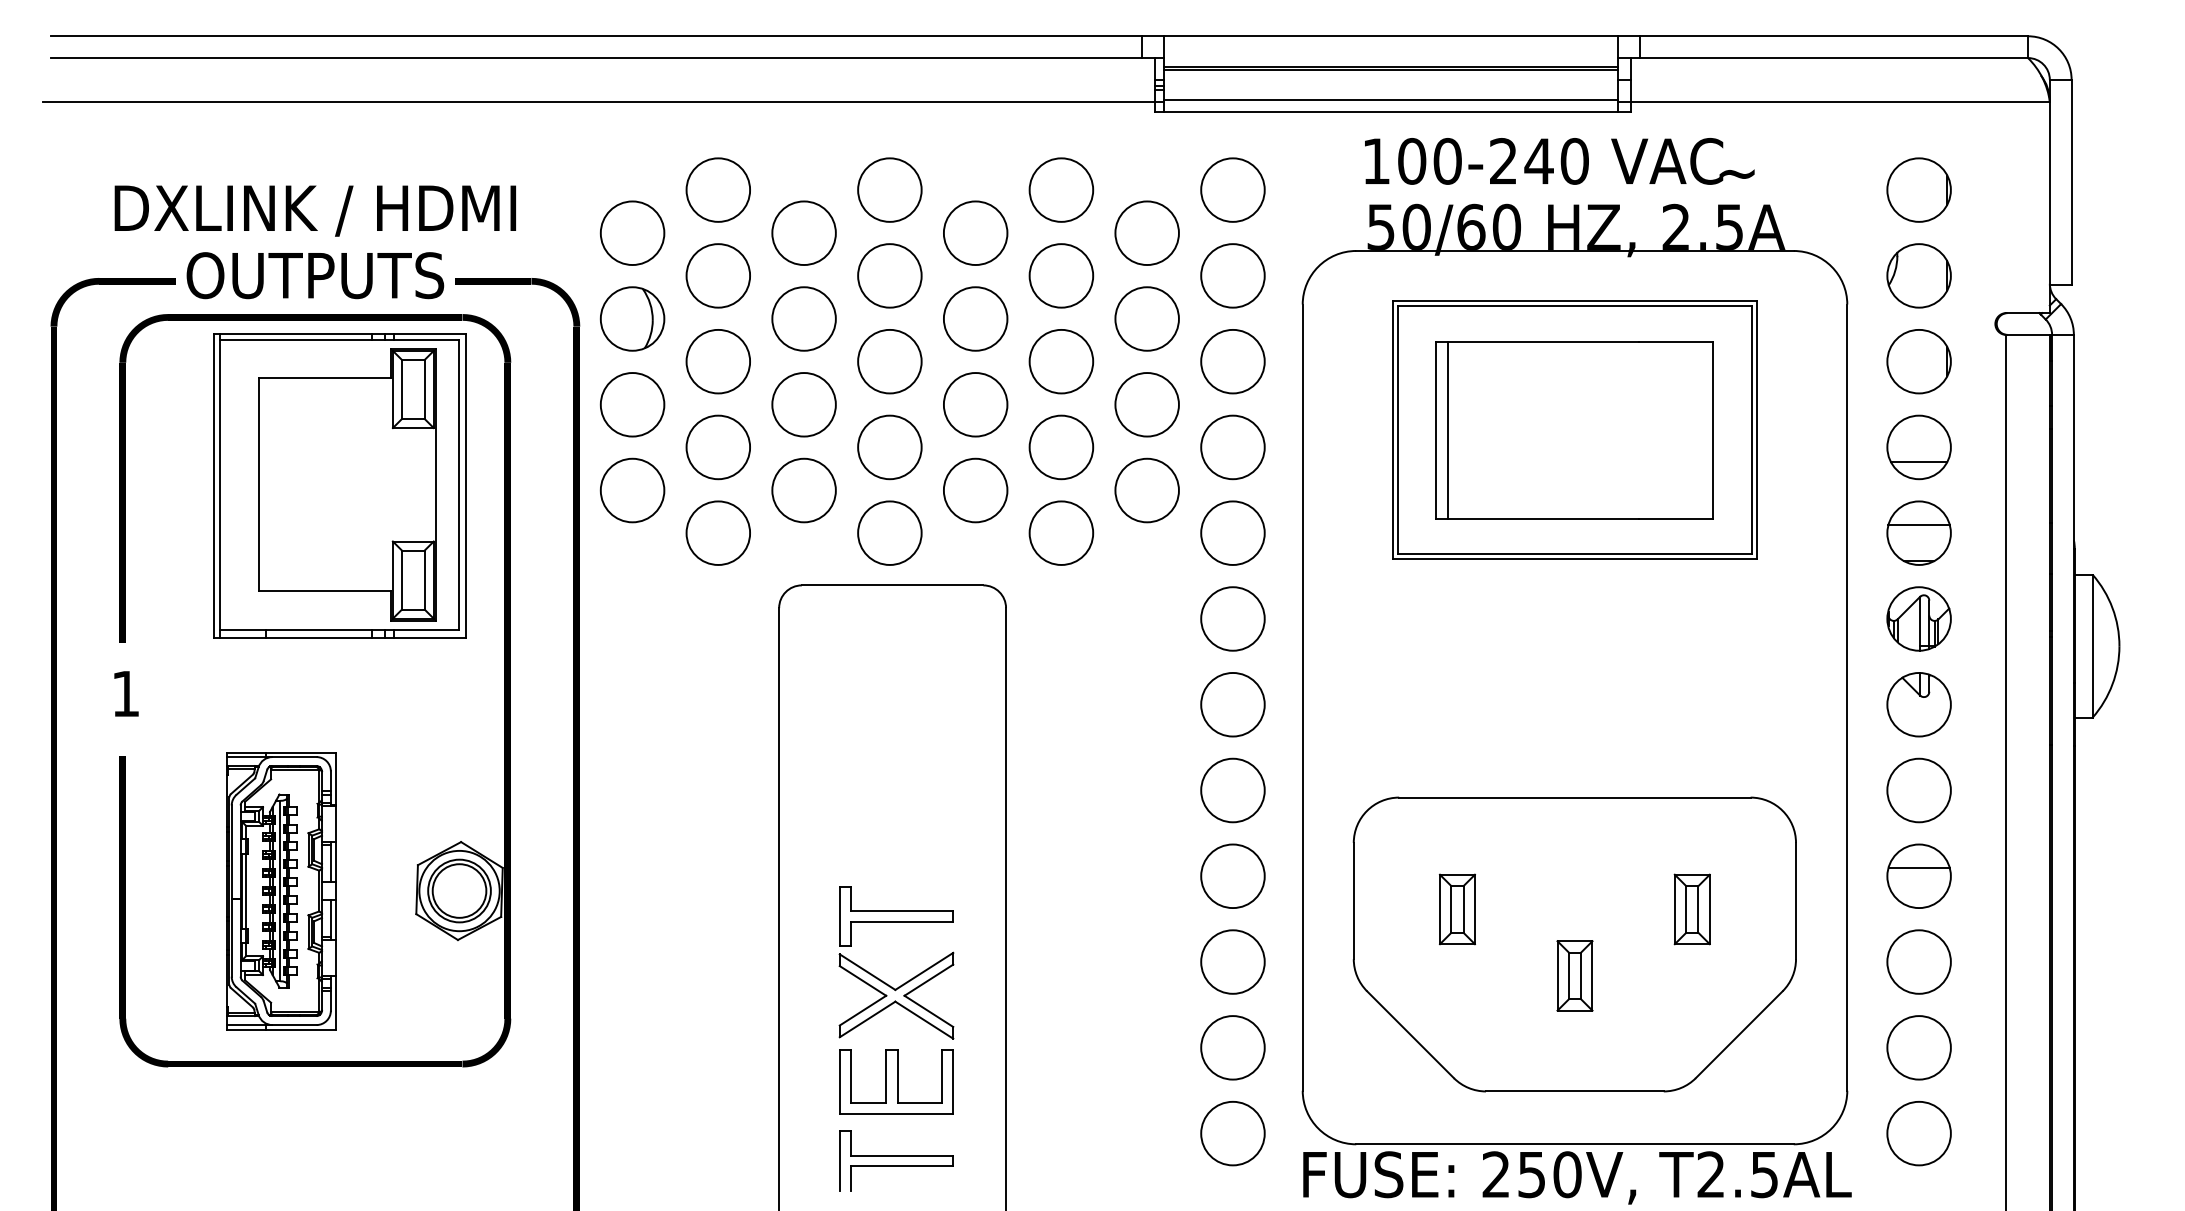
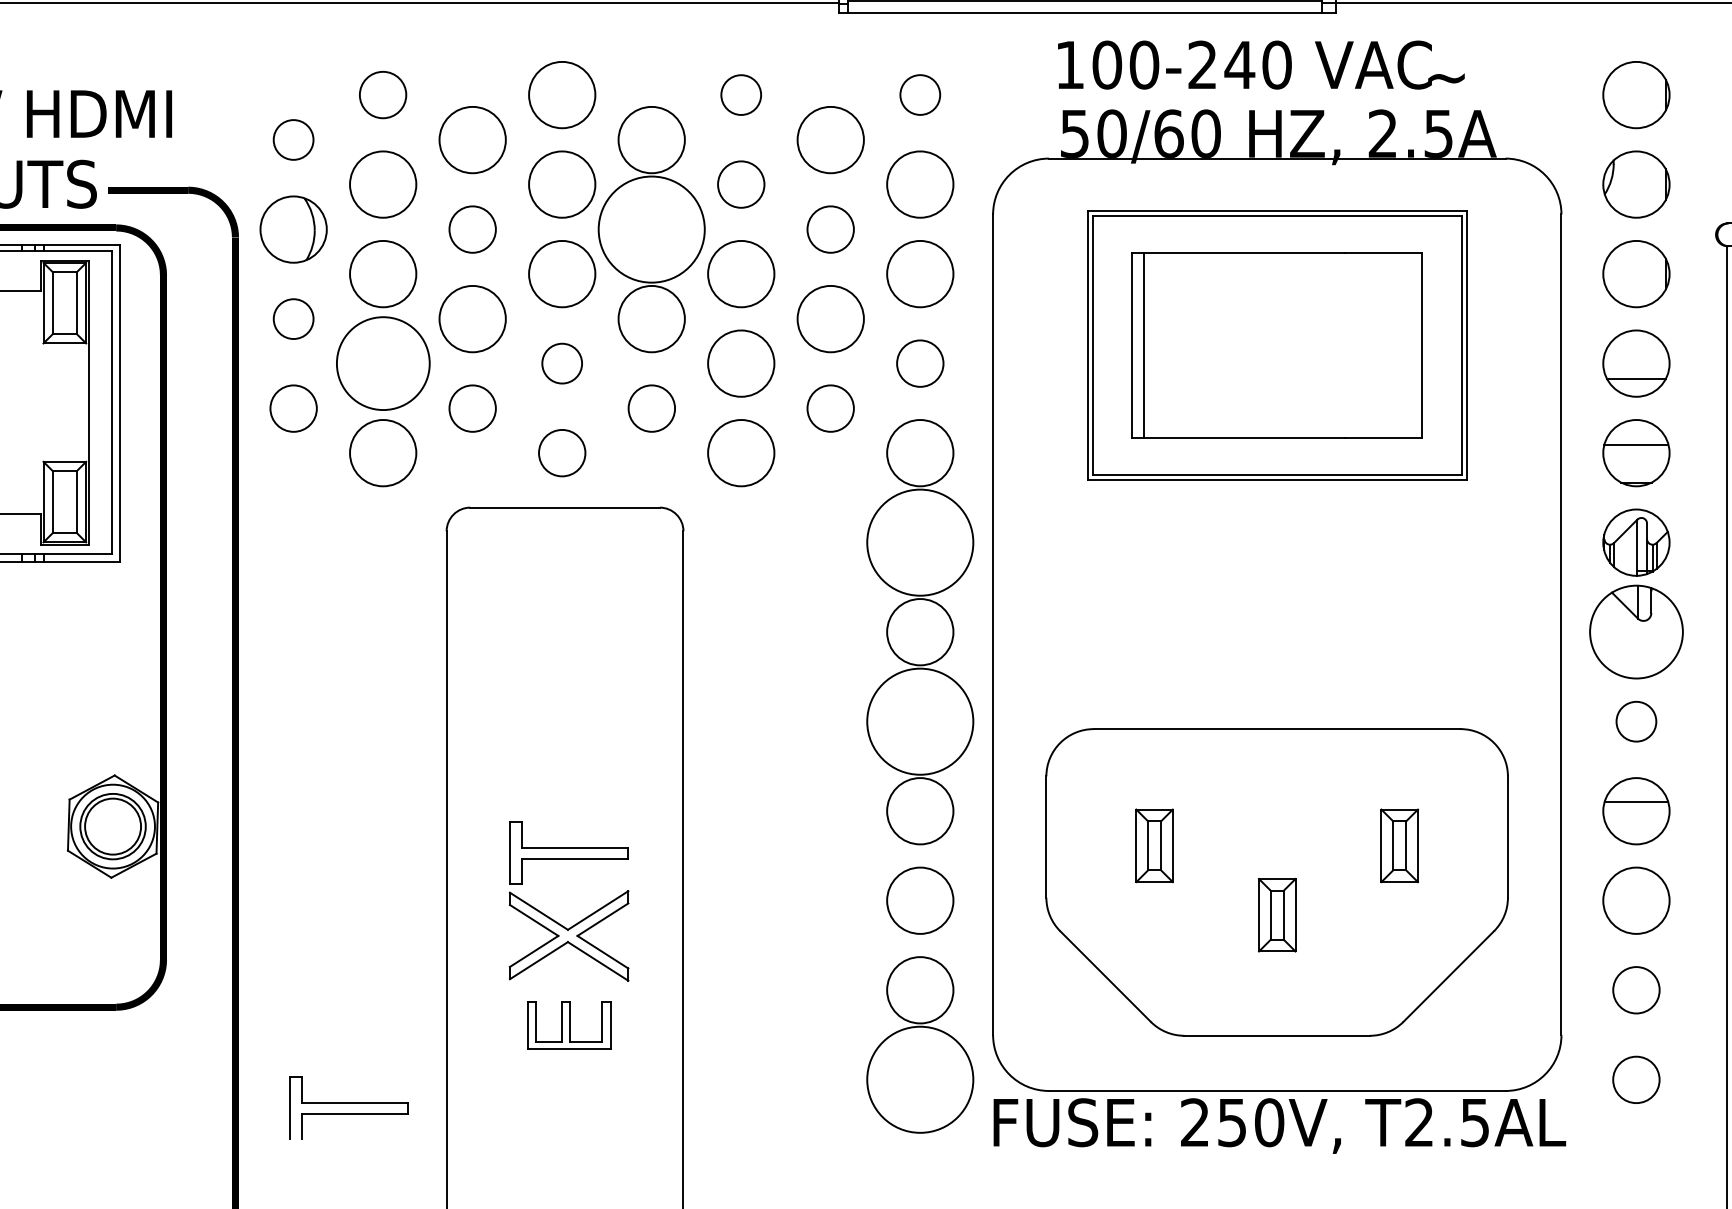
circle: (717, 189) -> (382, 94), size x0.7
circle: (1061, 189) -> (741, 94), size x0.6
circle: (1232, 189) -> (919, 94), size x0.6
circle: (632, 232) -> (293, 139), size x0.6
circle: (1061, 275) -> (741, 184), size x0.7
circle: (803, 318) -> (472, 229), size x0.7
circle: (975, 318) -> (651, 229), size x1.6
circle: (1146, 318) -> (830, 229), size x0.7
circle: (632, 404) -> (293, 318), size x0.6
circle: (717, 447) -> (382, 363), size x1.4
circle: (889, 447) -> (561, 363), size x0.6
circle: (1232, 447) -> (919, 363), size x0.7
circle: (632, 490) -> (293, 408), size x0.7
circle: (803, 490) -> (472, 408), size x0.7
circle: (975, 490) -> (651, 408), size x0.7
circle: (1146, 490) -> (830, 408), size x0.7
circle: (889, 532) -> (561, 452), size x0.7
circle: (1232, 618) -> (919, 542), size x1.6
part: (1918, 704) -> (1635, 631), size x1.4
circle: (1232, 790) -> (919, 721), size x1.6
circle: (1918, 790) -> (1635, 721), size x0.6
circle: (1918, 1047) -> (1635, 989), size x0.7
part: (896, 1081) -> (569, 1025), size x0.7
circle: (1232, 1133) -> (919, 1079), size x1.6
circle: (1918, 1133) -> (1635, 1079), size x0.7
part: (896, 1160) -> (348, 1107), moved

